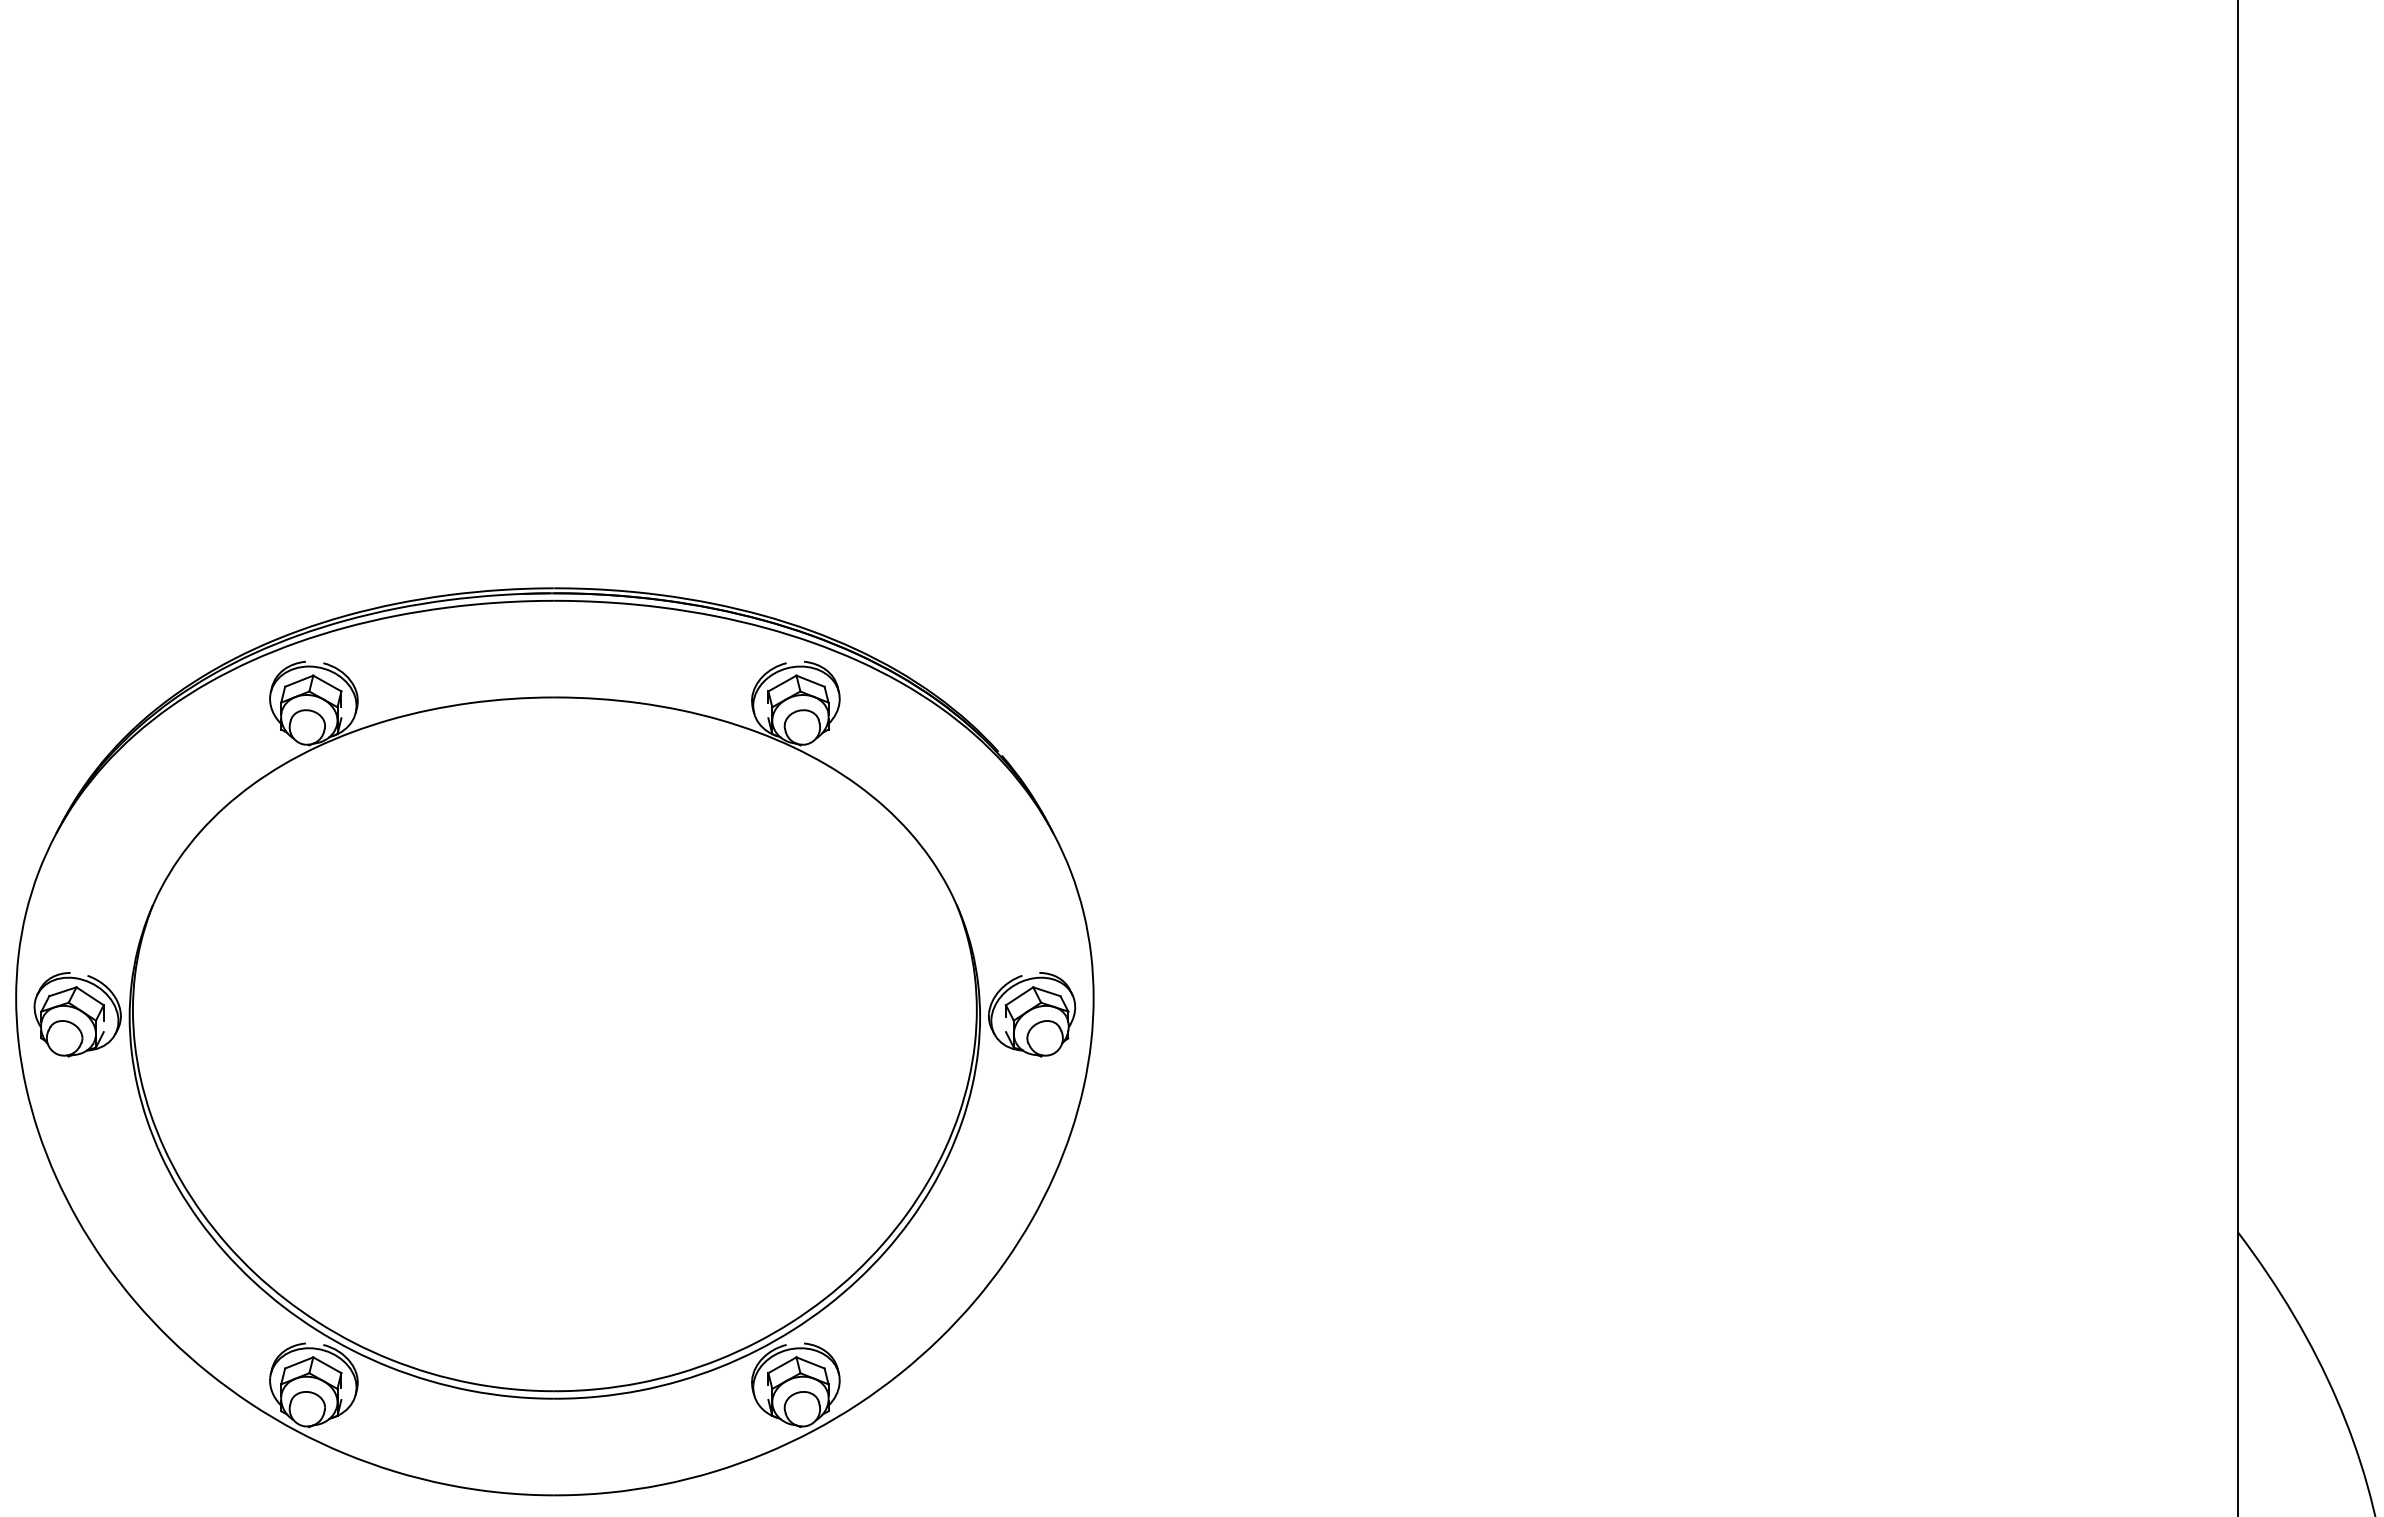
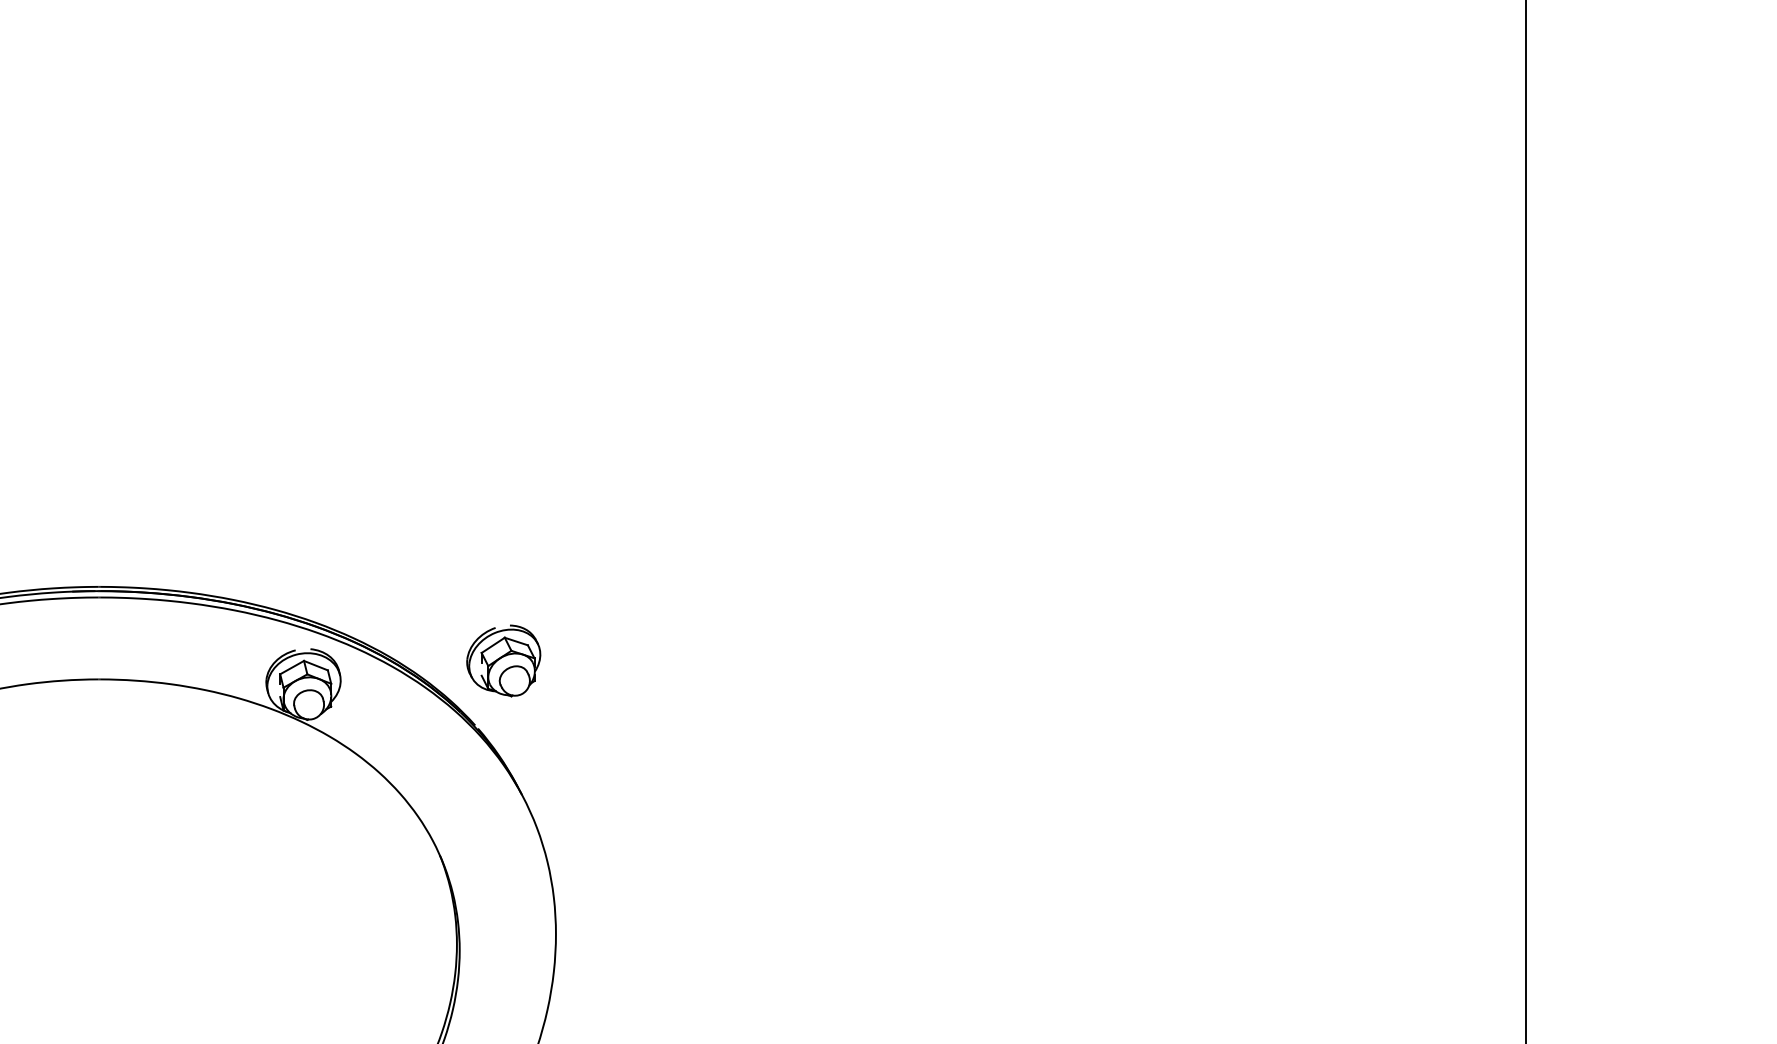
part: (1032, 1014) -> (504, 660), moved

